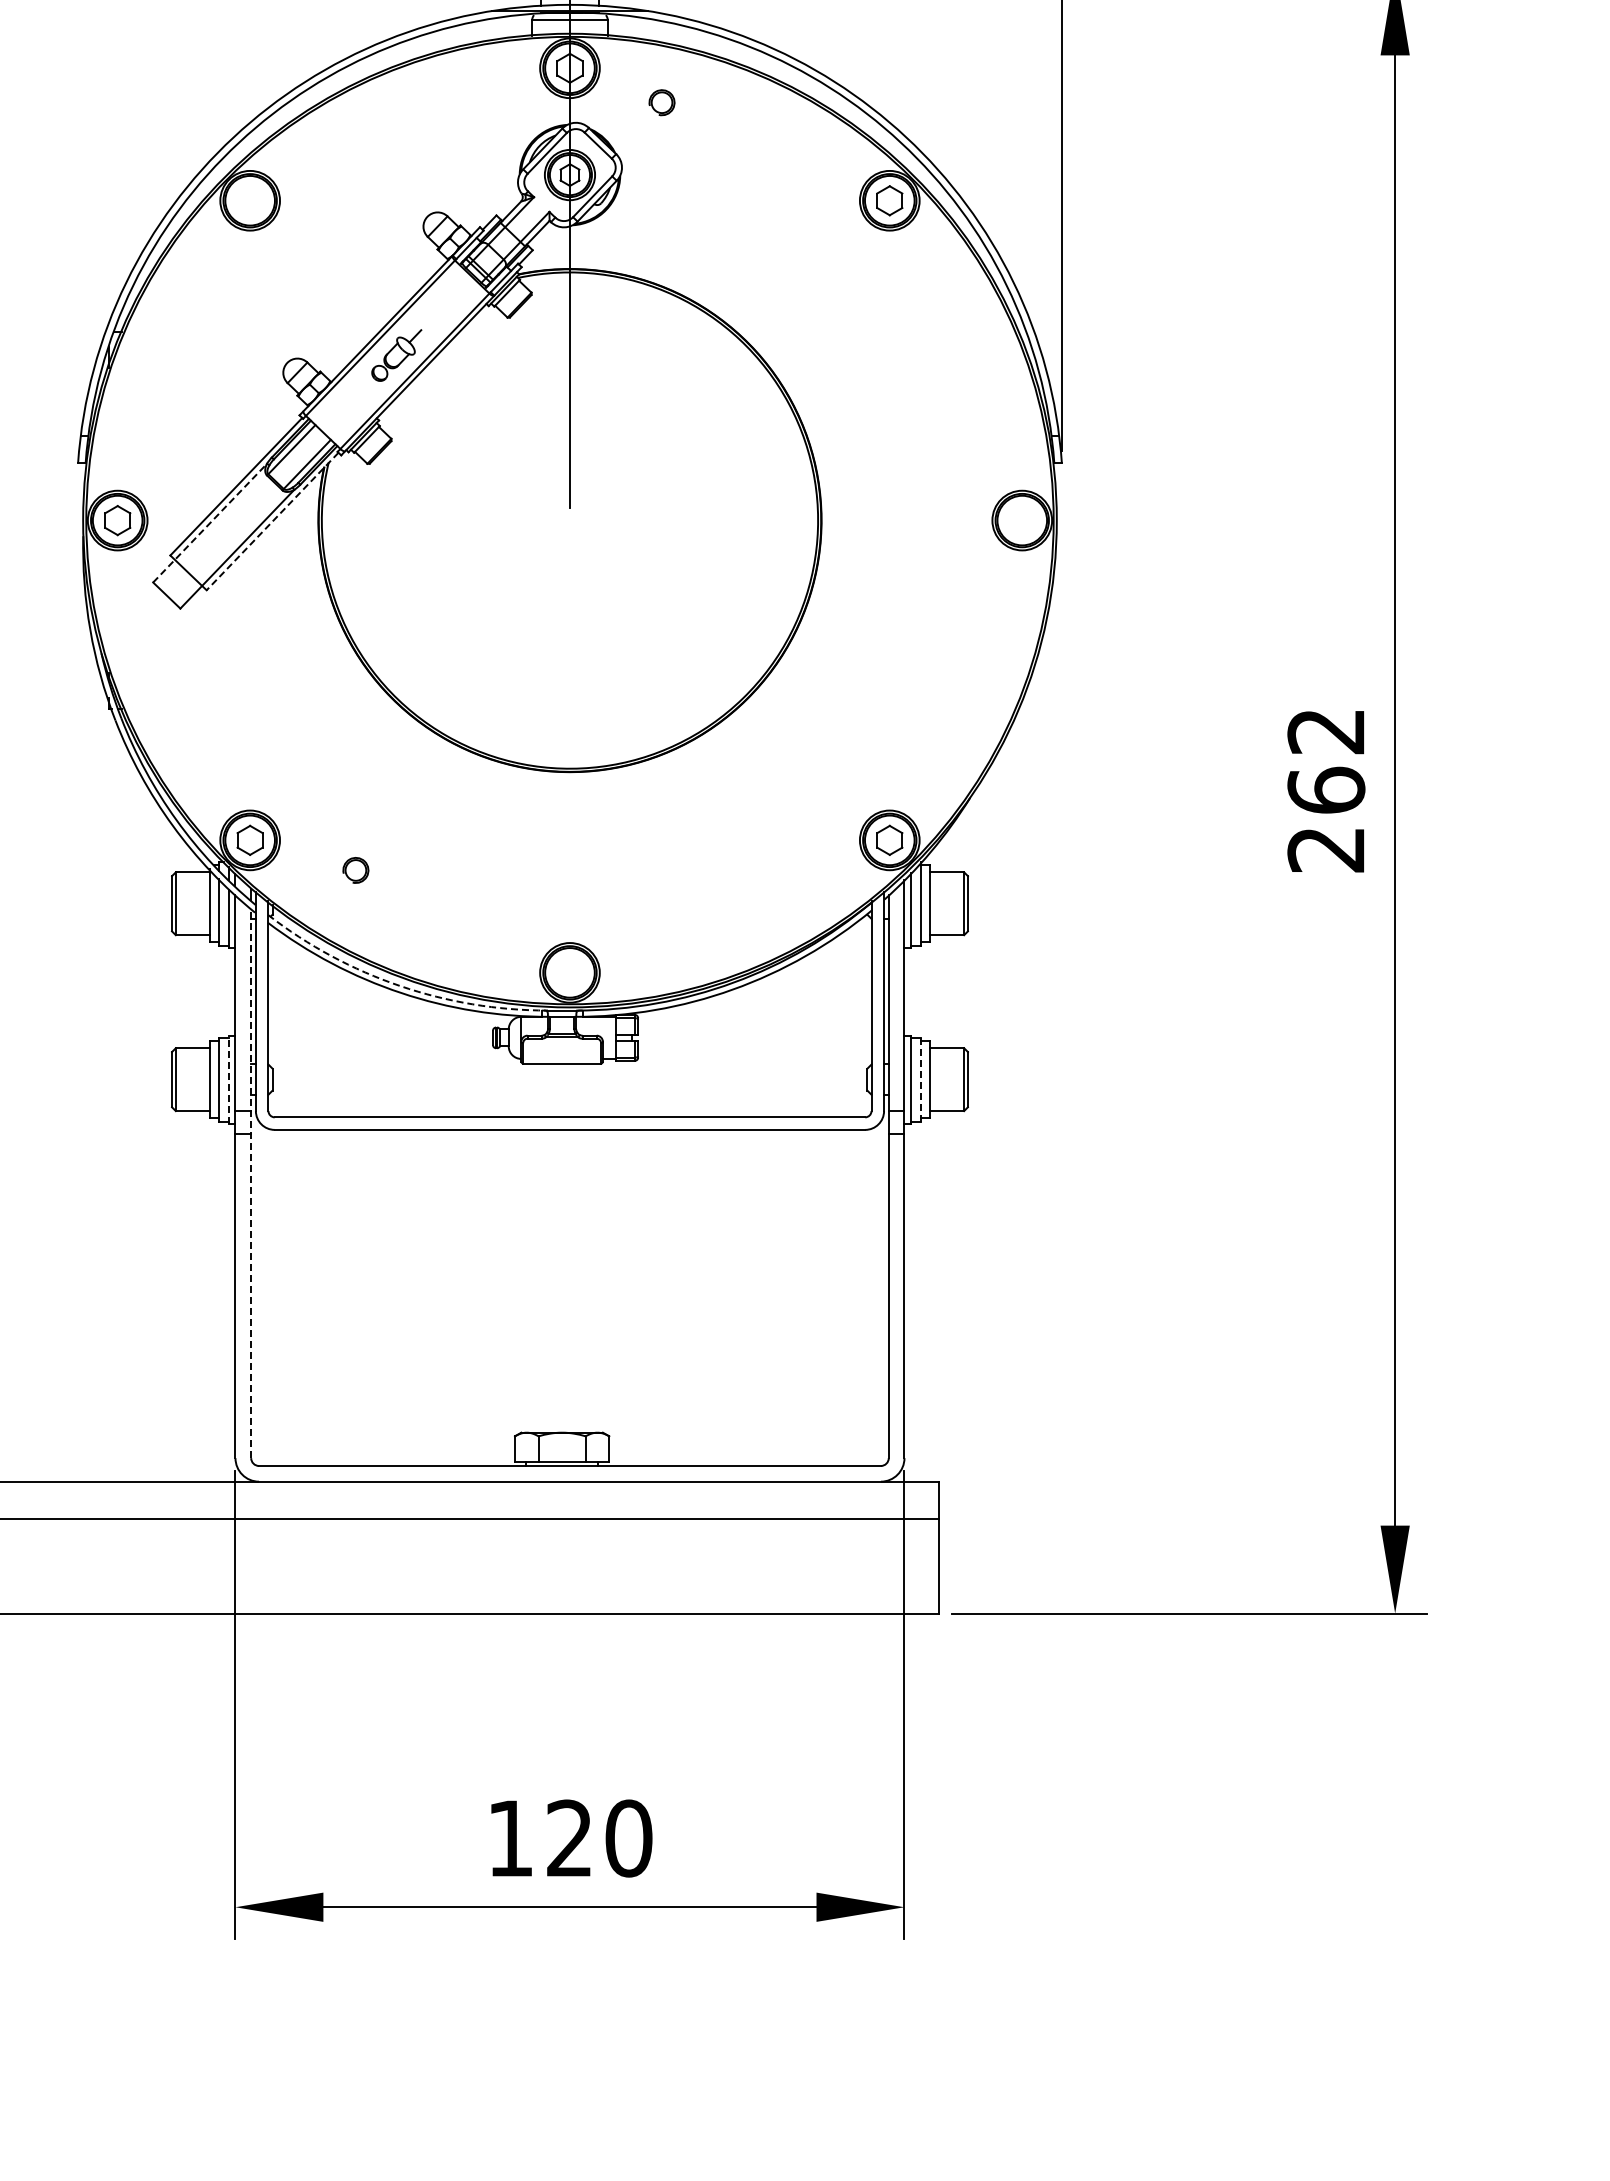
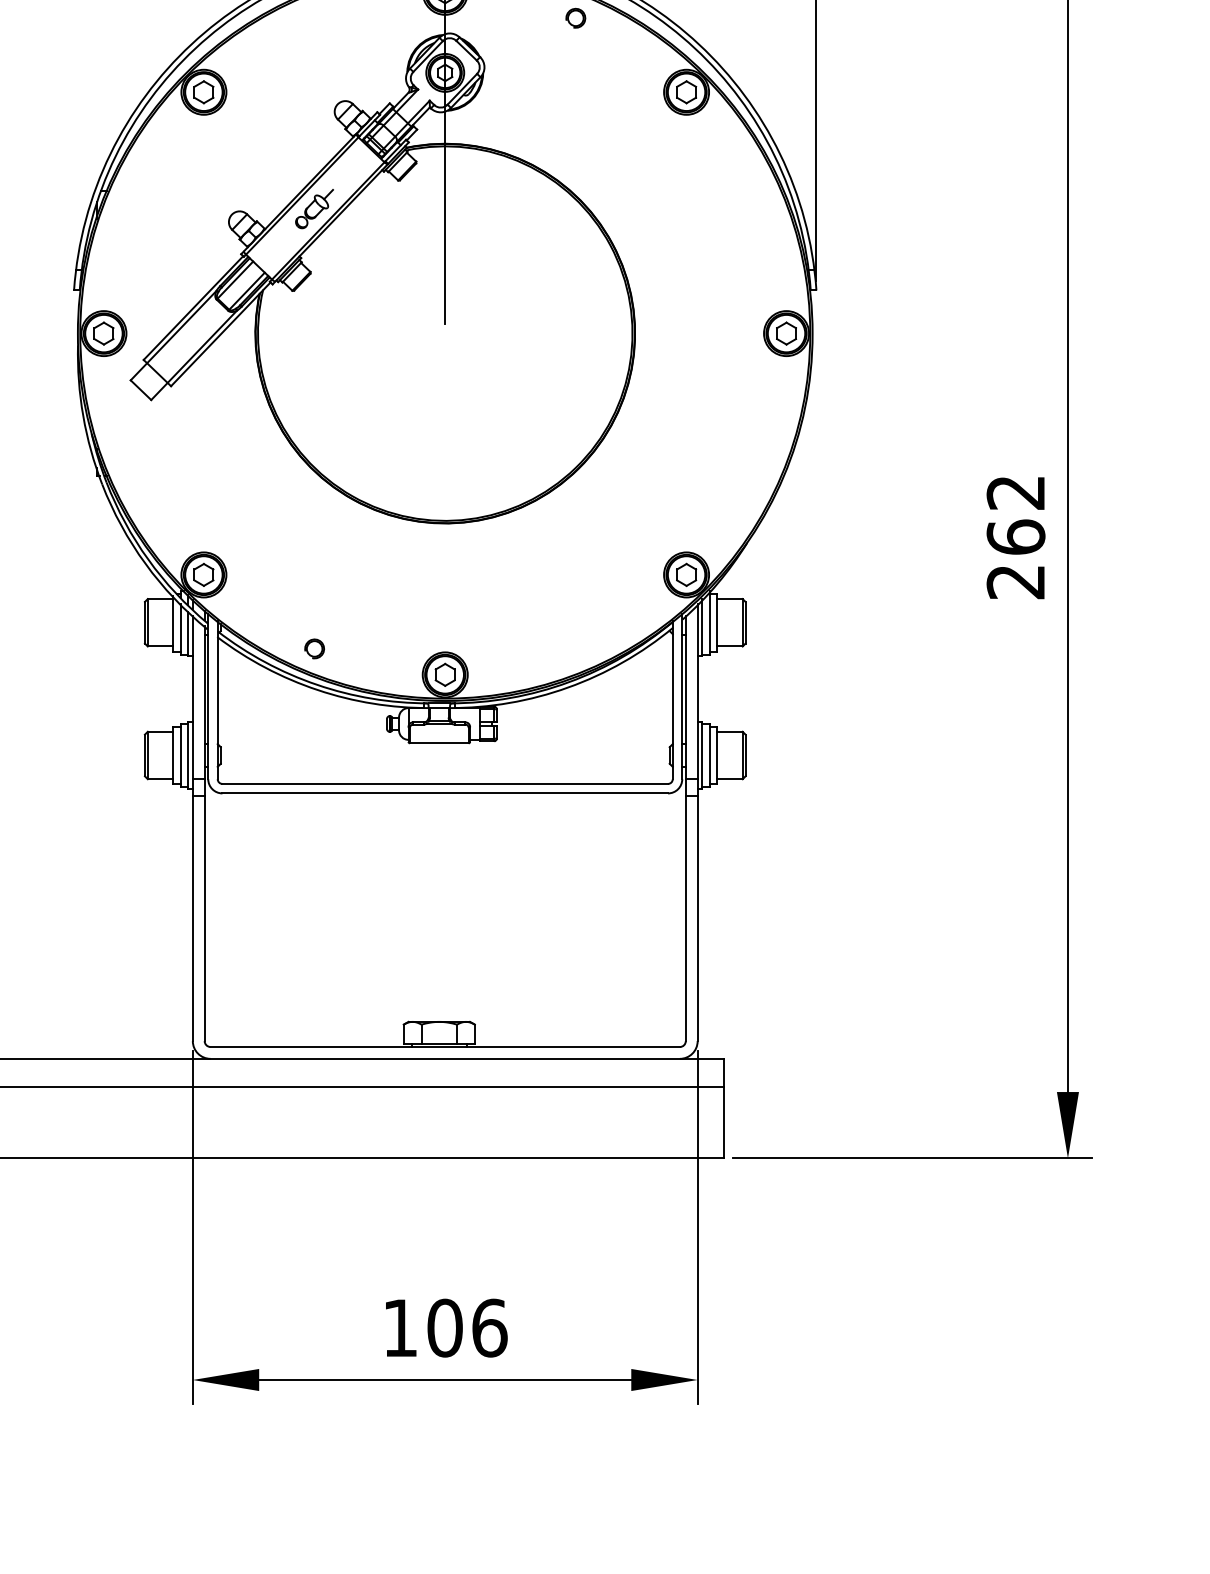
part: (661, 102) -> (575, 18), moved
part: (249, 200) -> (203, 92), added
part: (1021, 520) -> (785, 333), added
line: (272, 521) -> (220, 334), dashed -> solid
line: (210, 522) -> (173, 335), dashed -> solid
part: (355, 870) -> (314, 648), moved
part: (569, 972) -> (444, 674), added
arc: (400, 986) -> (317, 685), dashed -> solid
line: (229, 1079) -> (188, 755), dashed -> solid
line: (920, 1080) -> (709, 756), dashed -> solid
line: (251, 1182) -> (204, 833), dashed -> solid
text: (599, 1838) -> (467, 1328), 120 -> 106

